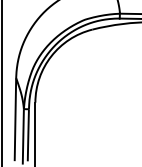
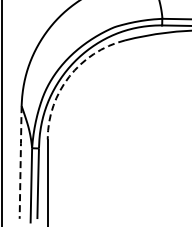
arc: (51, 56) -> (69, 76), solid -> dashed
line: (15, 119) -> (20, 162), solid -> dashed

